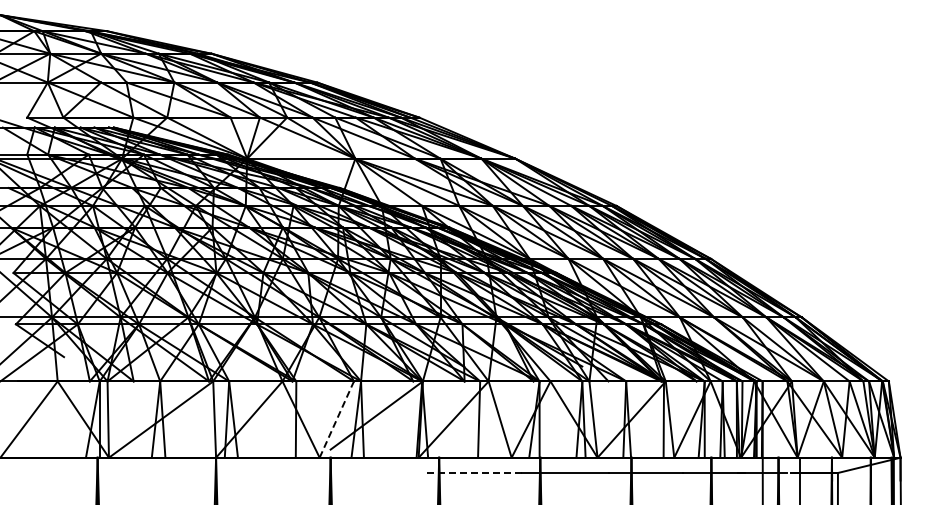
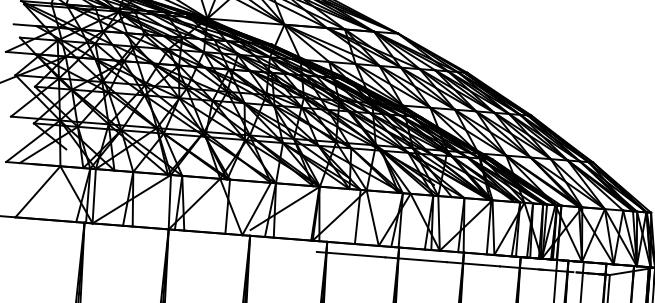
line: (336, 419) -> (256, 208), dashed -> solid
line: (473, 473) -> (350, 254), dashed -> solid

